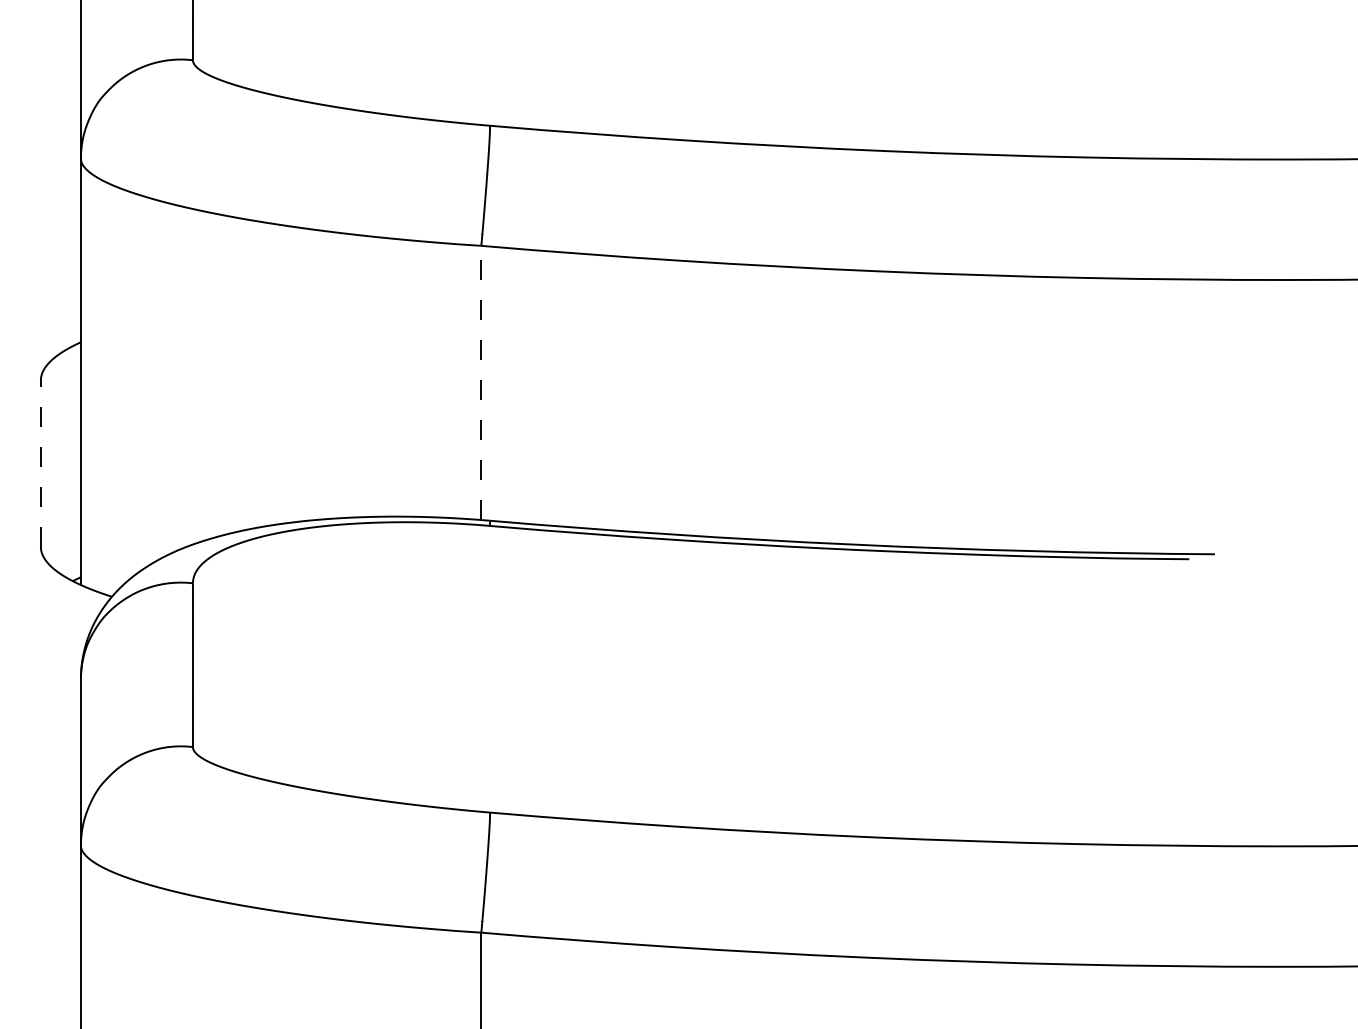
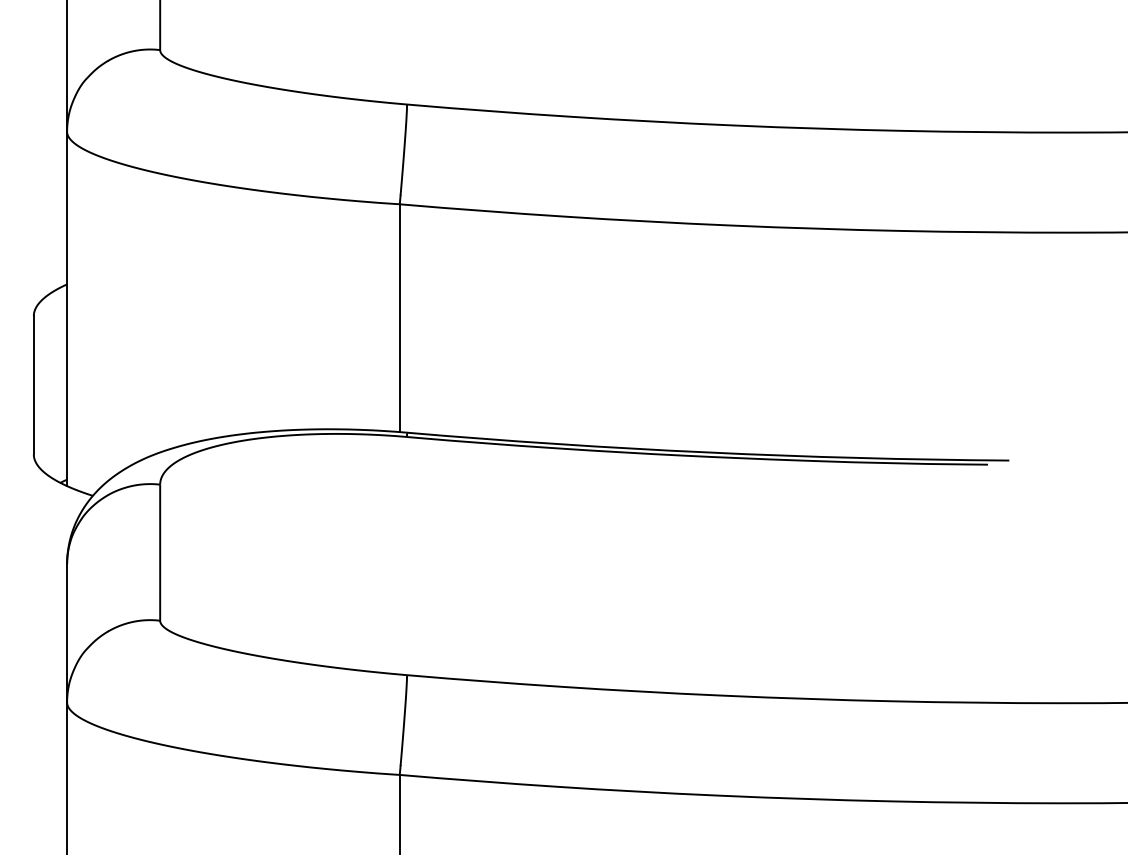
line: (481, 383) -> (399, 318), dashed -> solid
line: (40, 462) -> (33, 384), dashed -> solid

